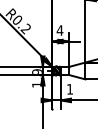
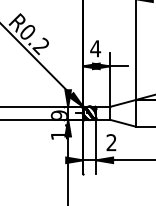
text: (69, 89) -> (110, 142), 1 -> 2

